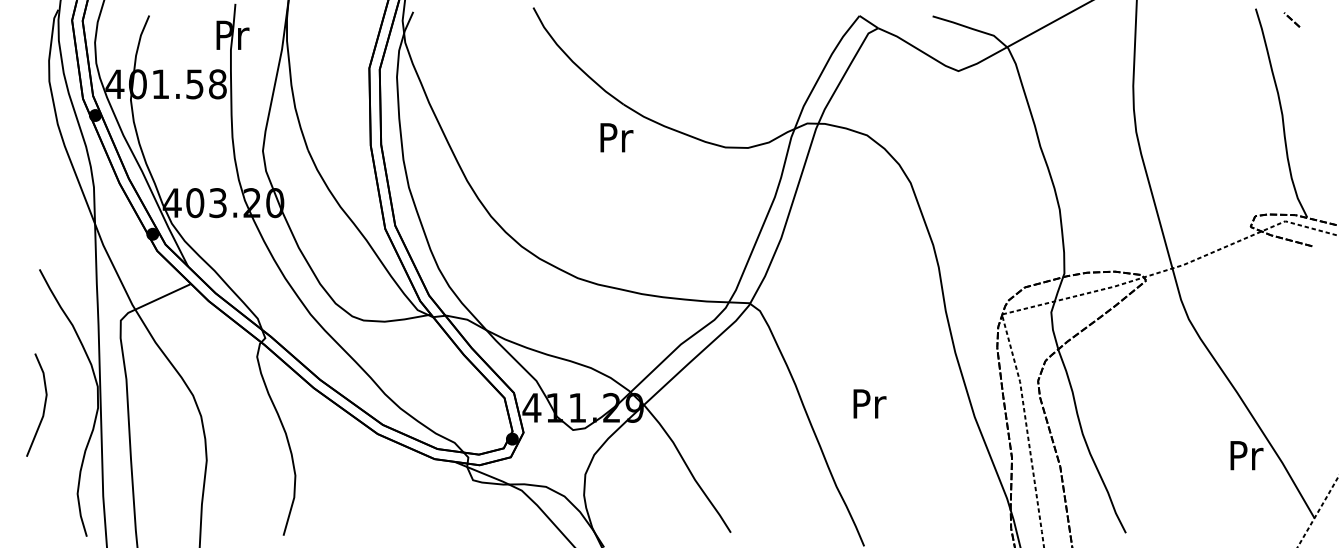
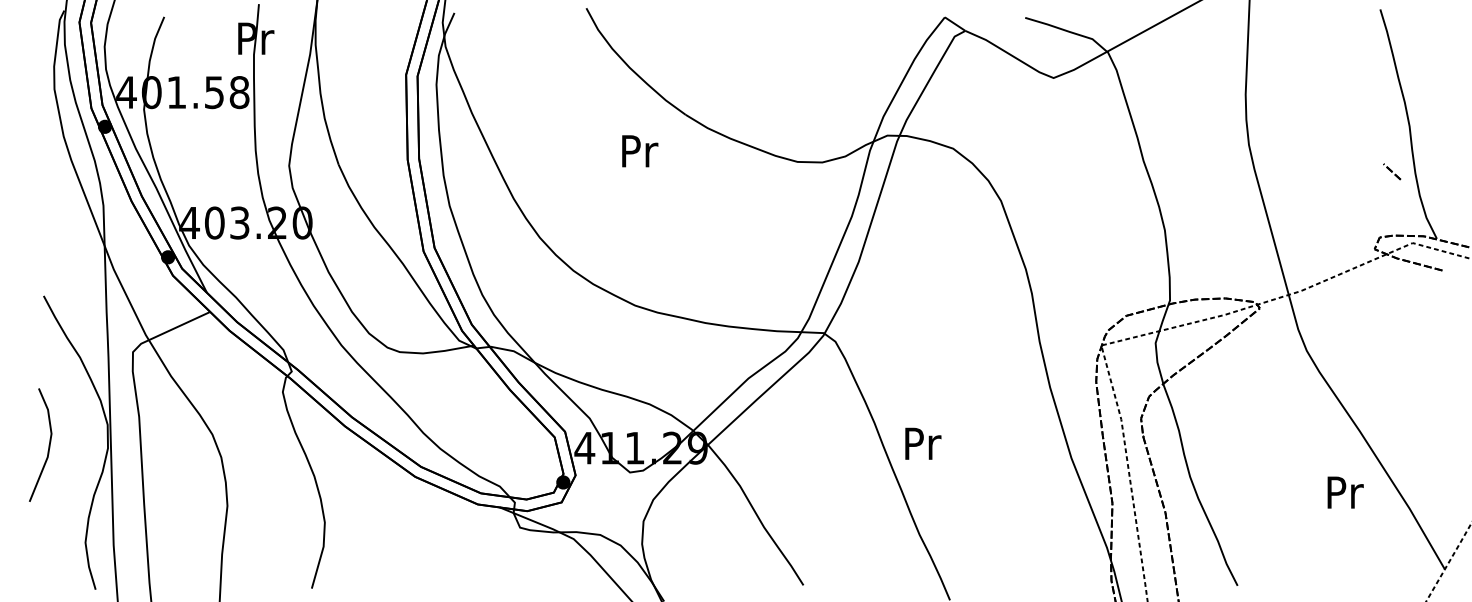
part: (1292, 19) -> (1392, 171), moved
text: (617, 137) -> (640, 151), moved
text: (870, 403) -> (923, 443), moved
text: (1246, 455) -> (1345, 492), moved

